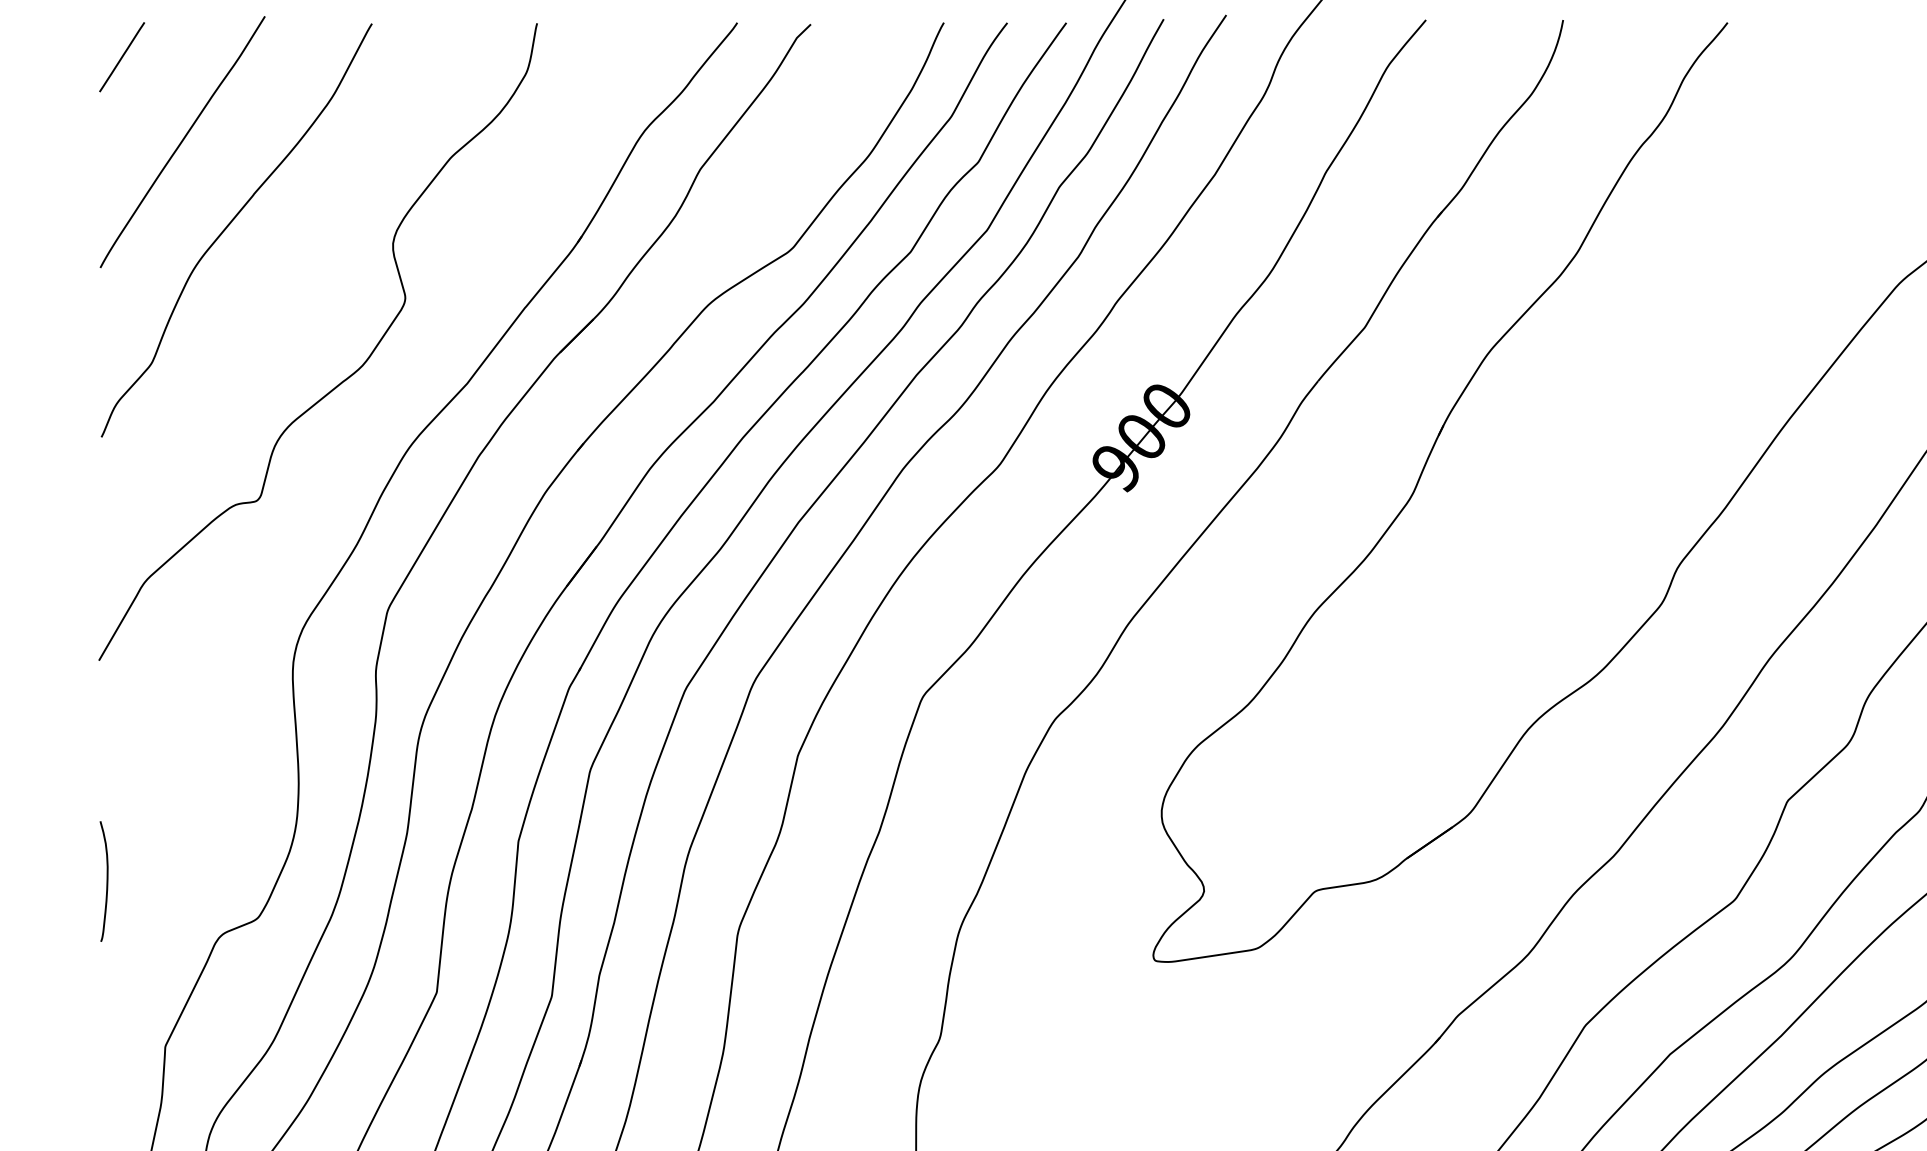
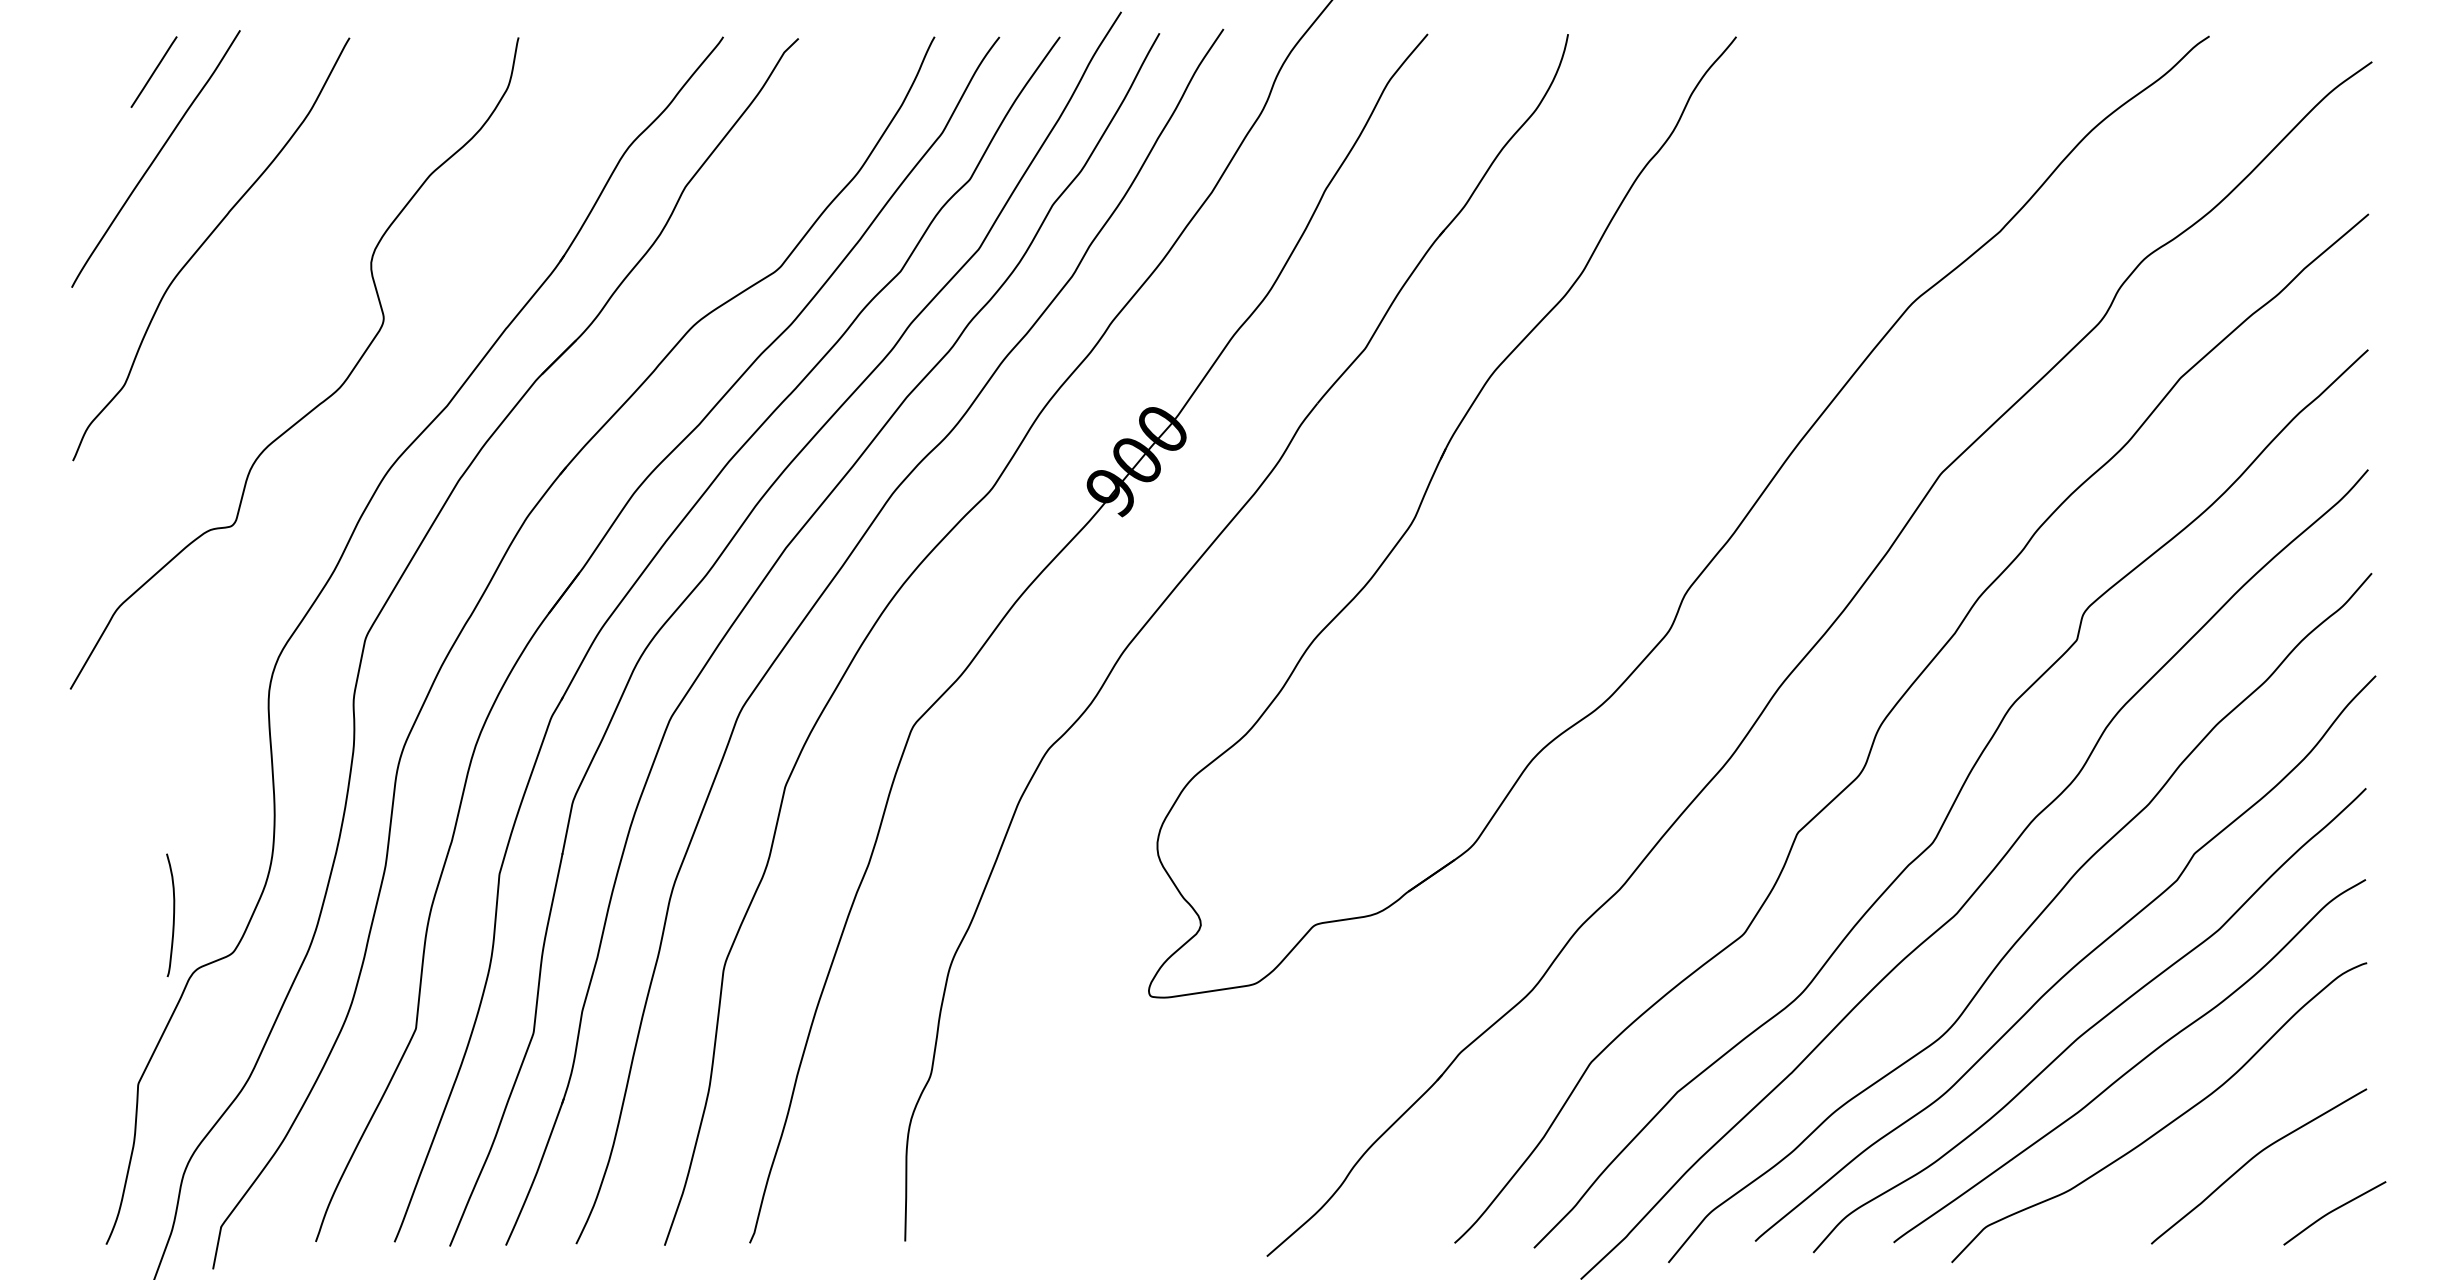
line: (121, 56) -> (153, 71), moved
curve: (106, 881) -> (173, 915), moved

